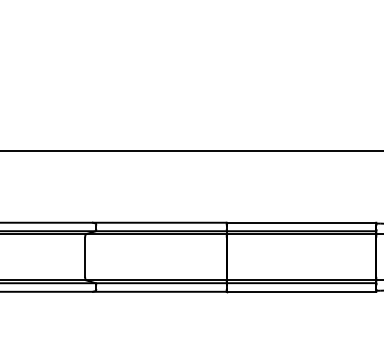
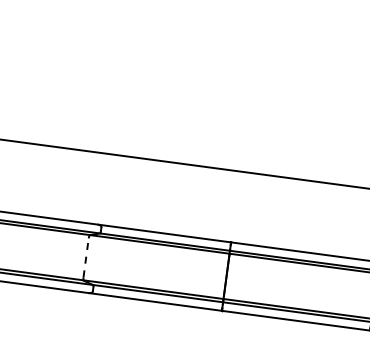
line: (85, 257) -> (86, 258), solid -> dashed

